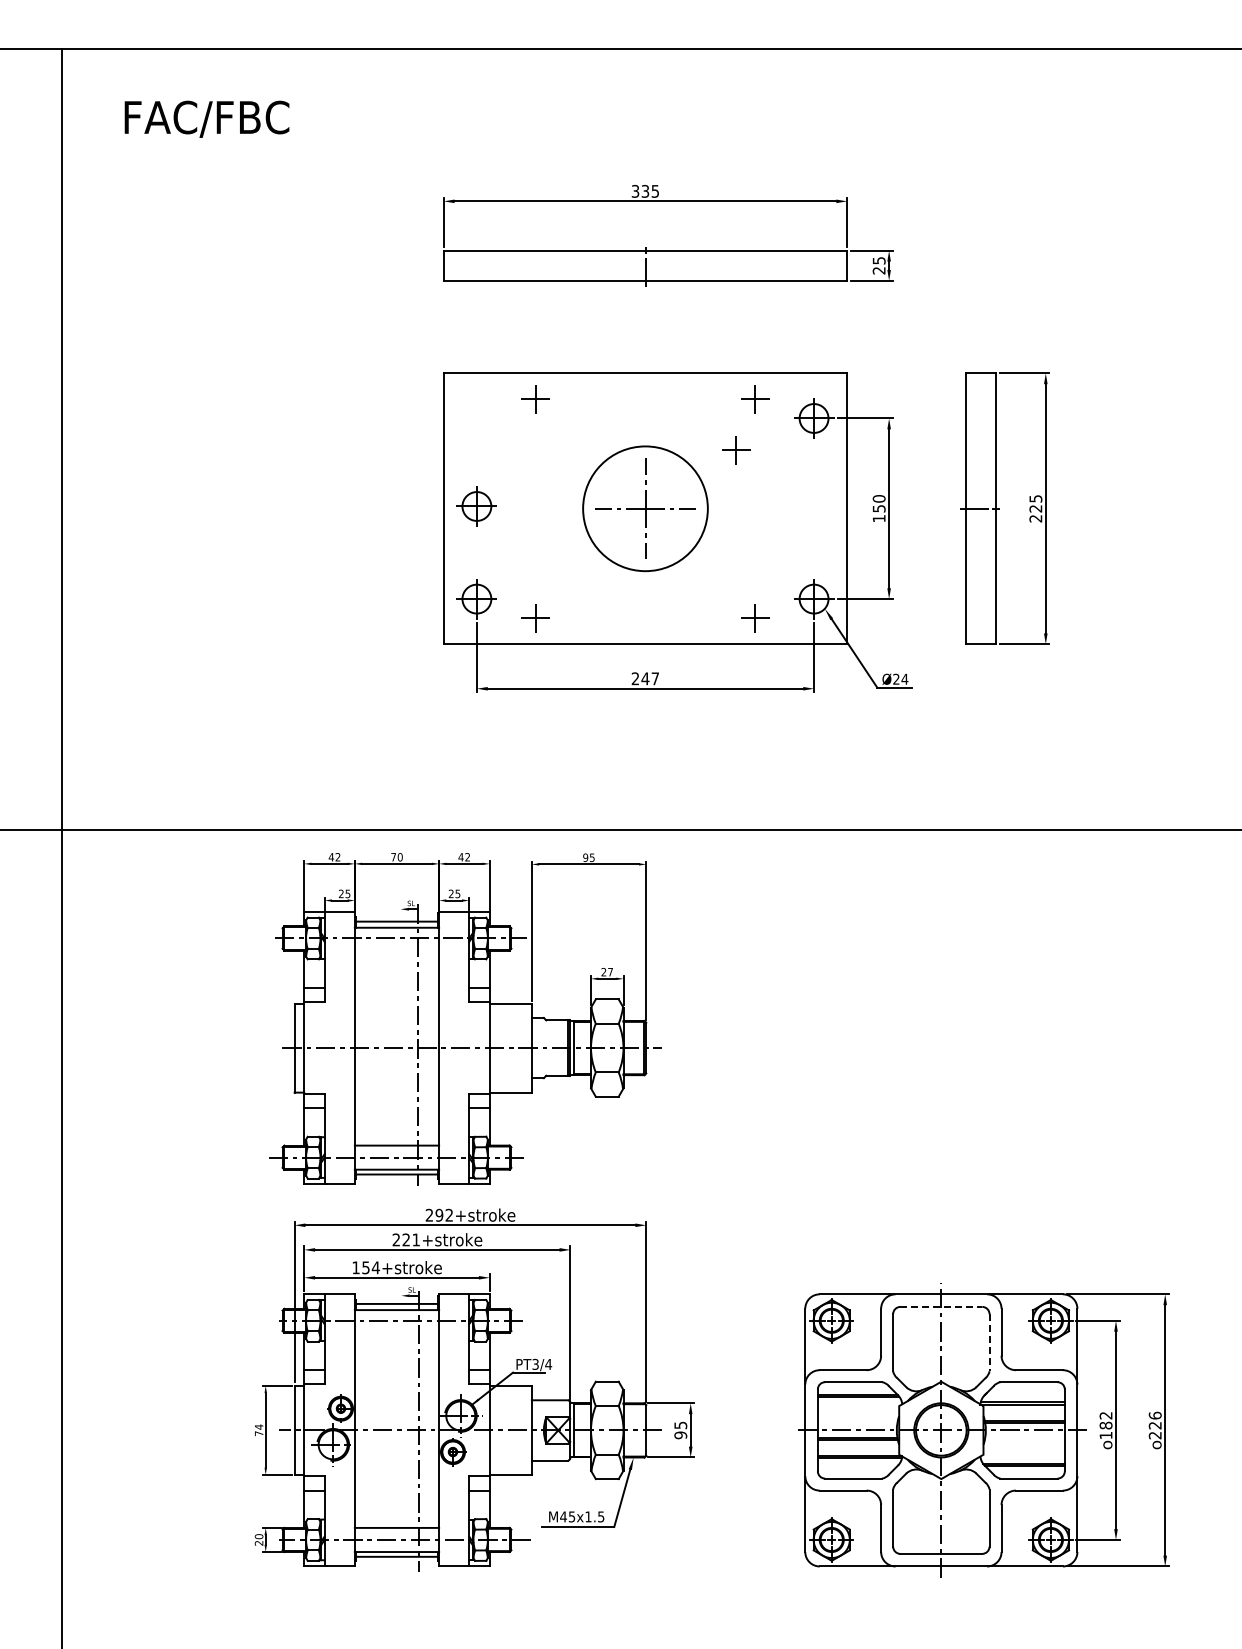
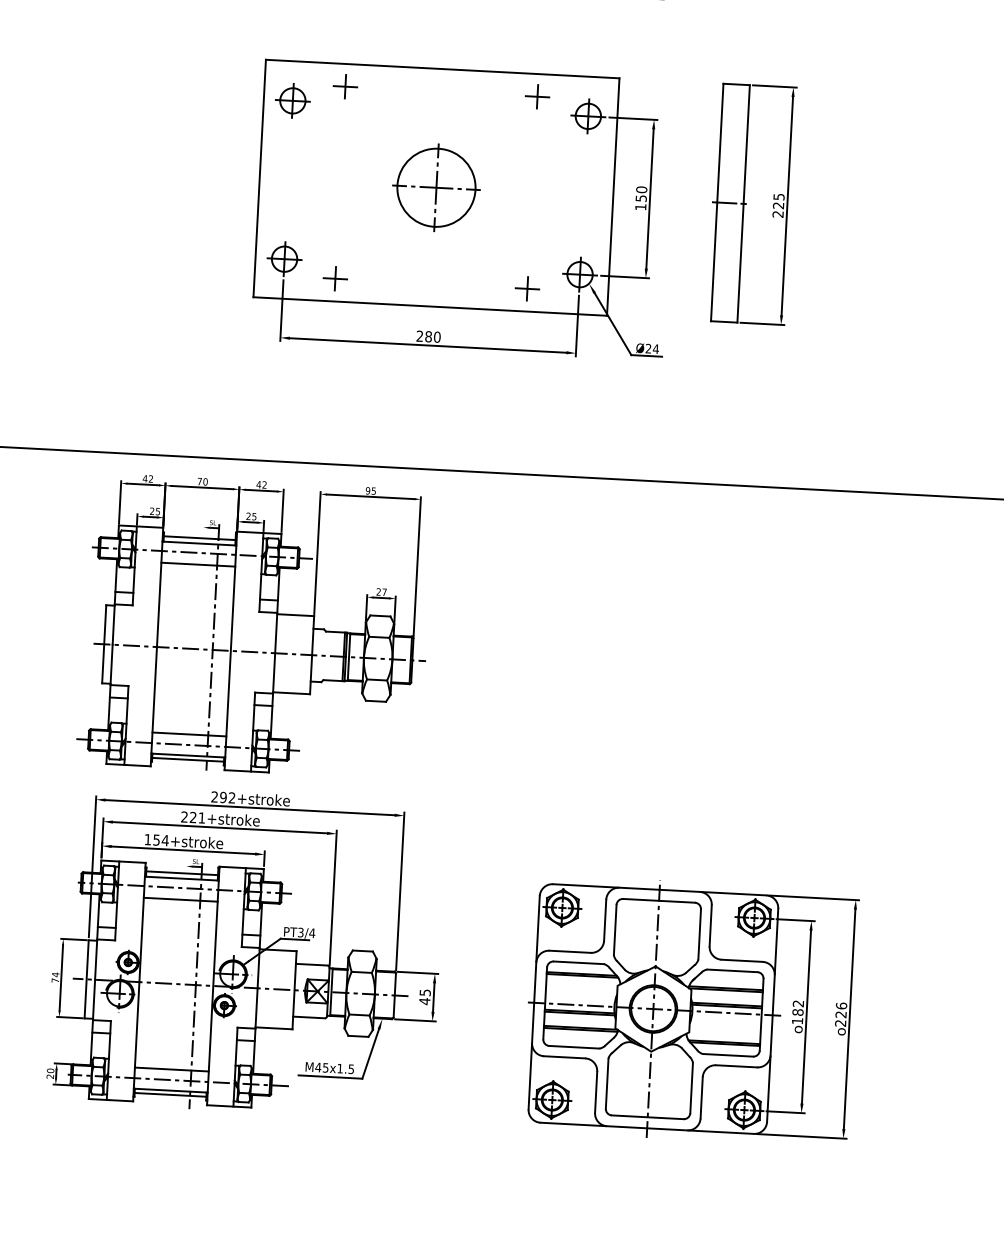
part: (736, 450) -> (518, 140), removed
part: (476, 506) -> (292, 100), moved
circle: (645, 508) -> (436, 187), size x0.71
text: (650, 678) -> (433, 336), 247 -> 280
line: (396, 951) -> (197, 564), added
line: (941, 1306) -> (659, 900), dashed -> solid
line: (396, 1334) -> (180, 899), added
line: (989, 1342) -> (699, 934), dashed -> solid
text: (680, 1435) -> (424, 1001), 95 -> 45

